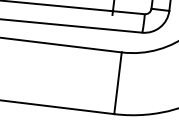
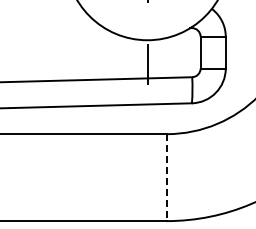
line: (117, 83) -> (166, 178), solid -> dashed

